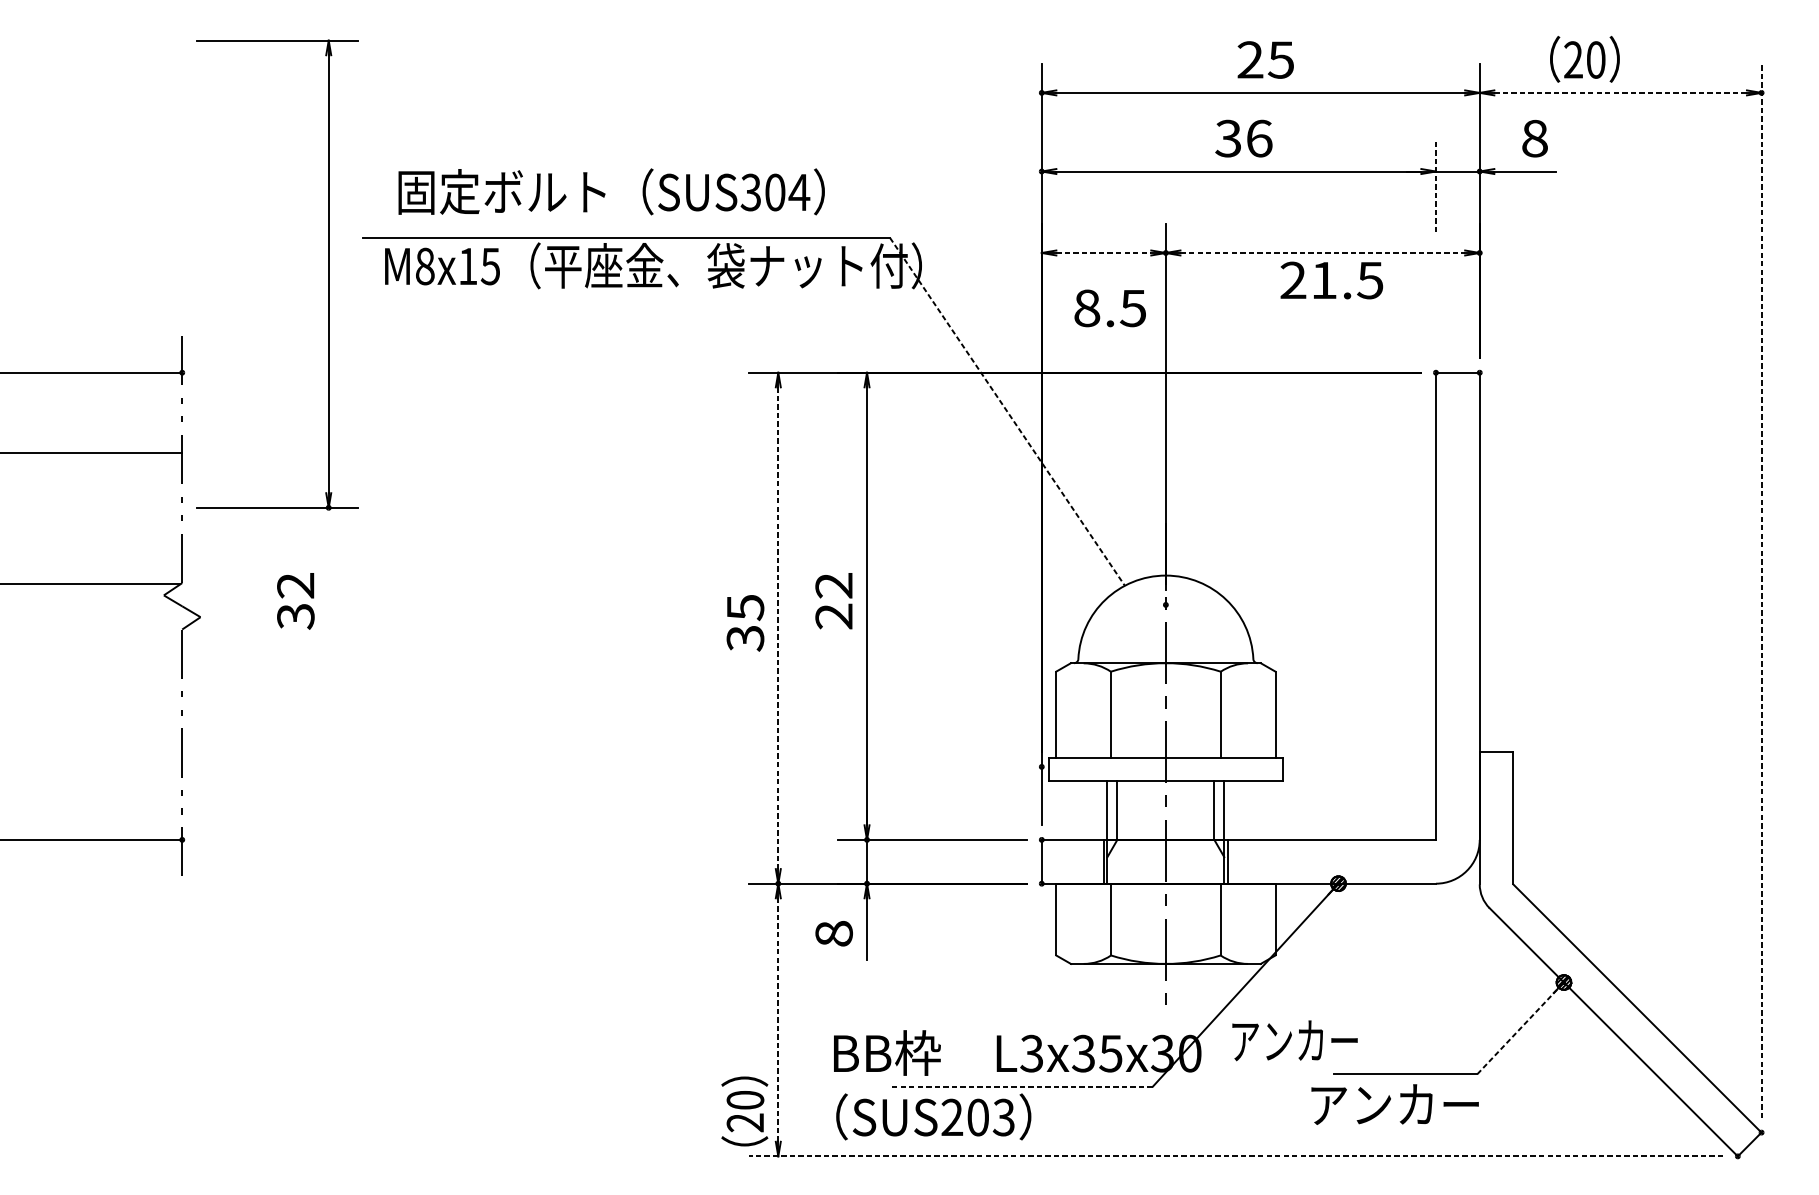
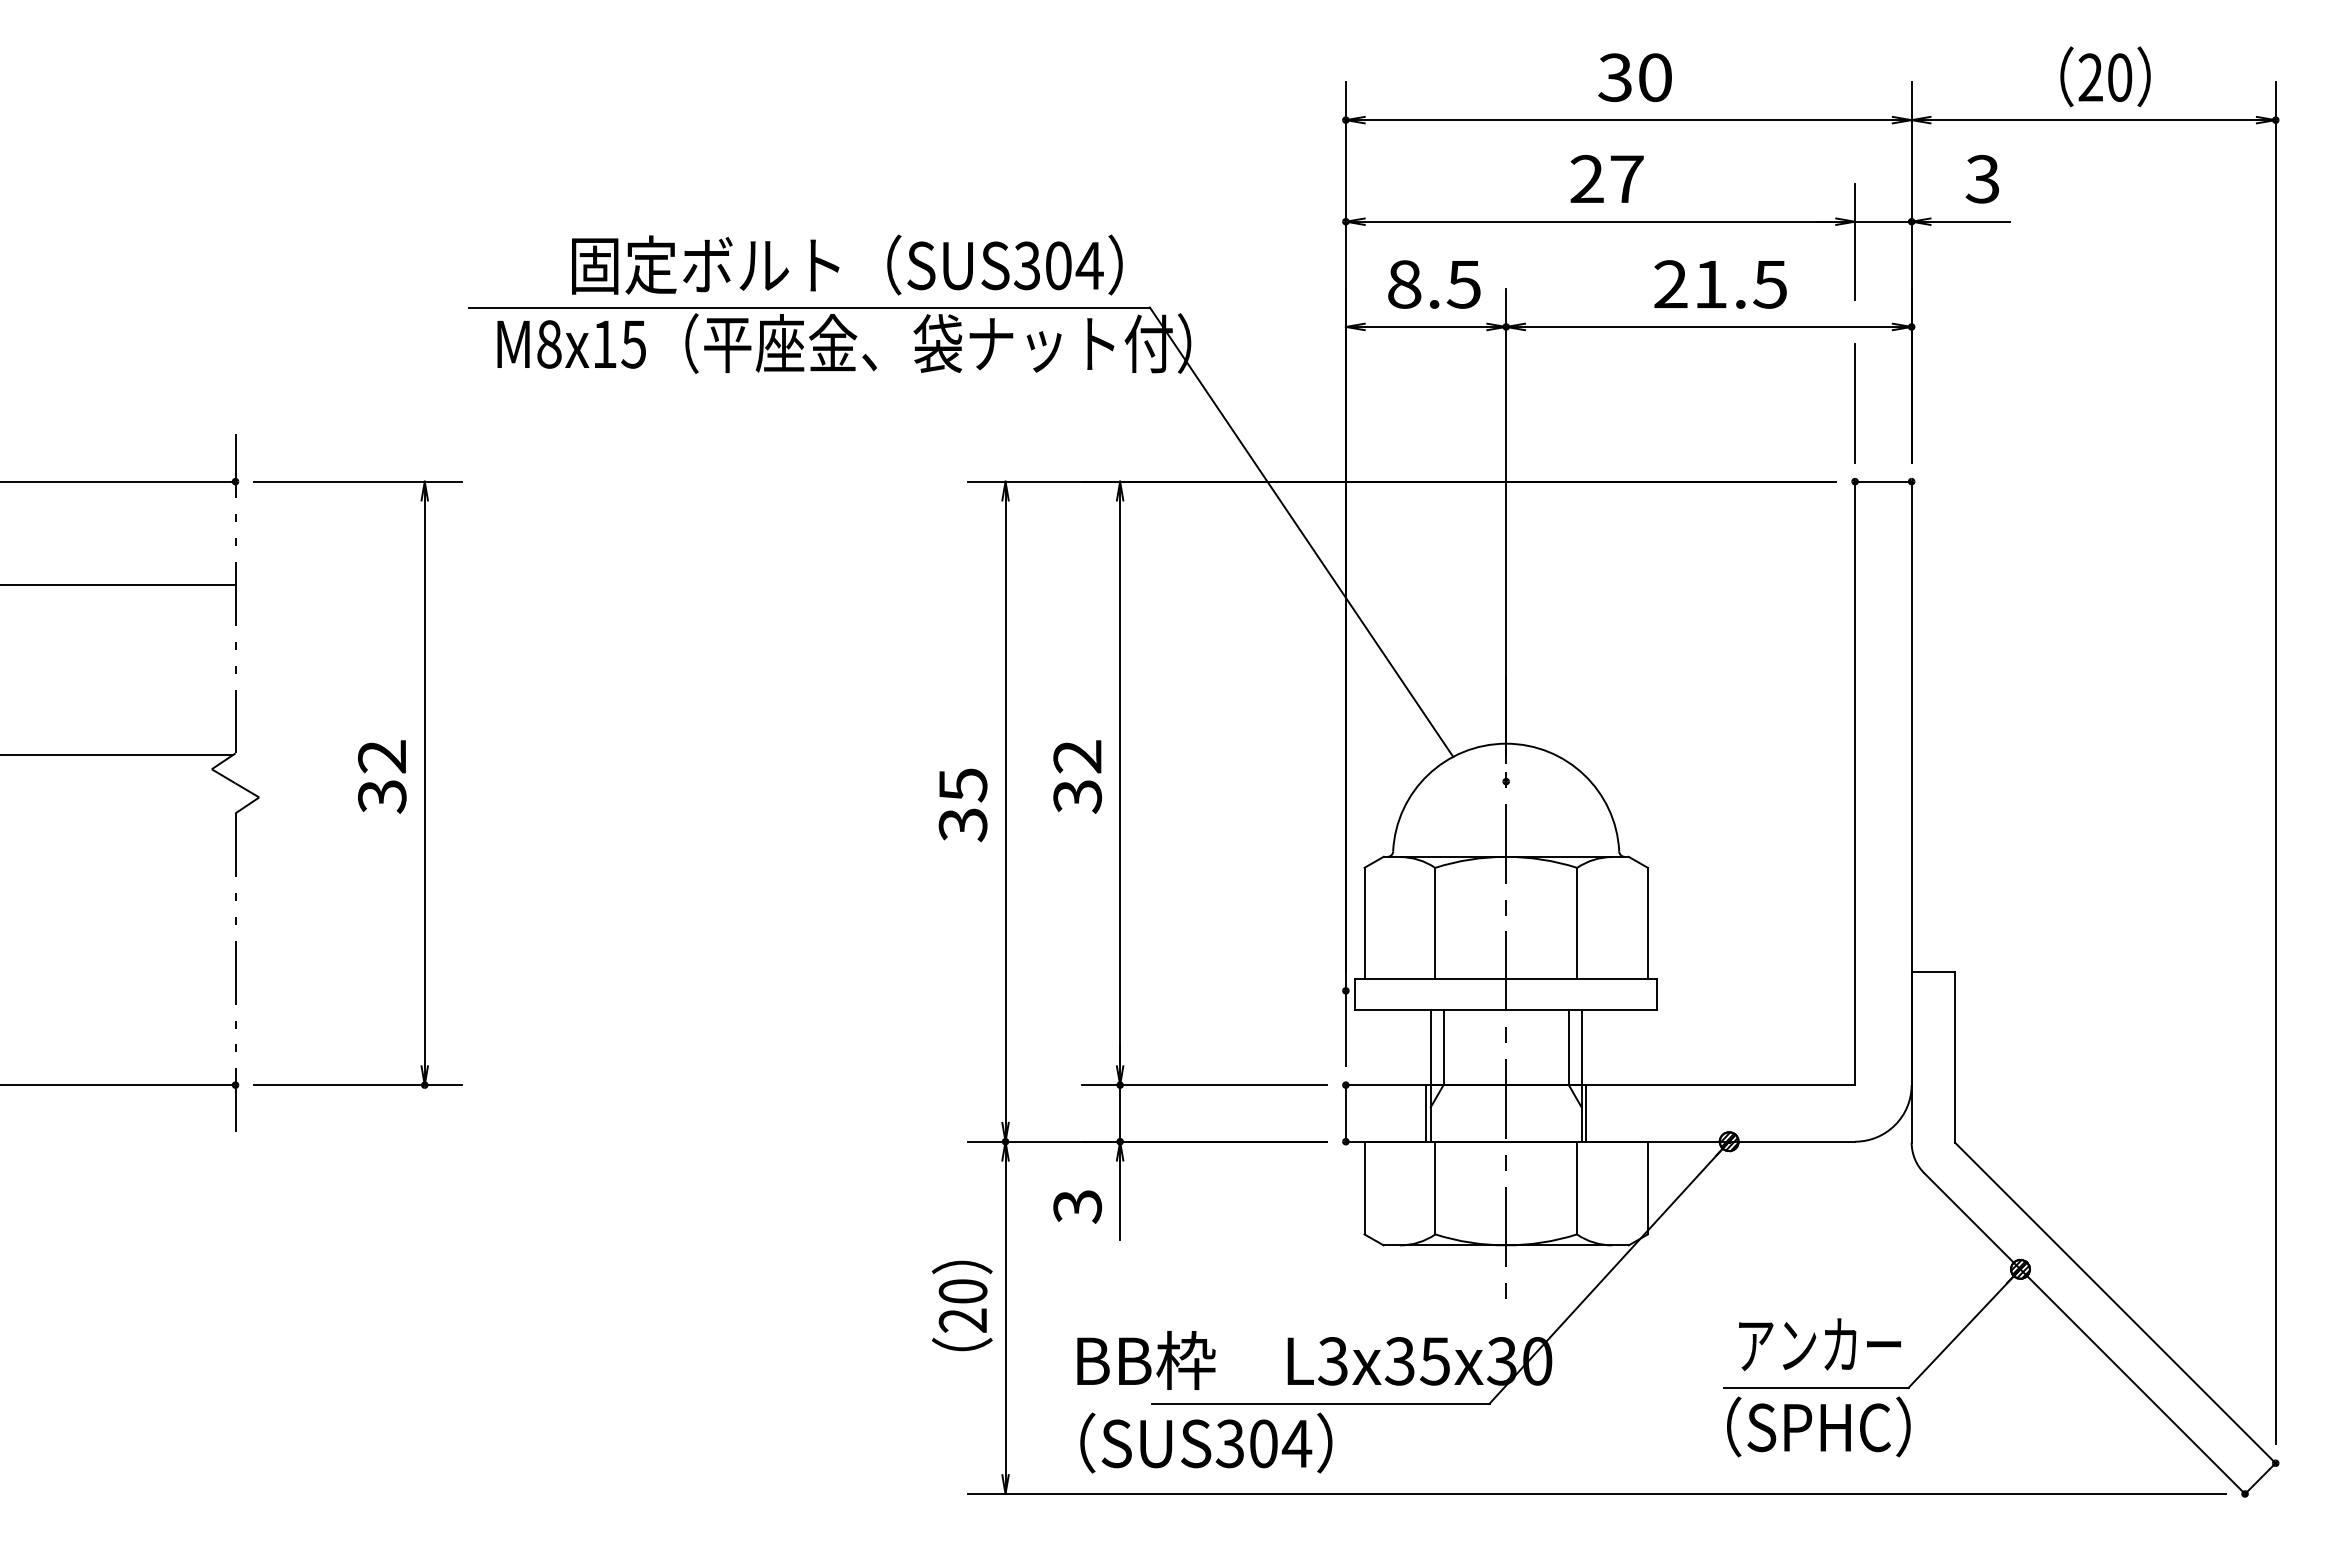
text: (1265, 59) -> (1634, 77), 25 -> 30
text: (1584, 59) -> (2105, 76), moved
line: (1621, 93) -> (2094, 120), dashed -> solid
text: (1243, 138) -> (1606, 178), 36 -> 27
text: (1534, 138) -> (1982, 178), 8 -> 3
line: (1436, 186) -> (1855, 241), dashed -> solid
text: (611, 191) -> (847, 264), moved
line: (1104, 252) -> (1426, 326), dashed -> solid
line: (1322, 252) -> (1708, 326), dashed -> solid
part: (328, 275) -> (424, 784), moved
text: (1331, 280) -> (1720, 284), moved
text: (1110, 308) -> (1434, 284), moved
line: (1436, 312) -> (1855, 403), added
line: (1007, 412) -> (1301, 532), dashed -> solid
line: (1761, 590) -> (2275, 763), dashed -> solid
text: (834, 616) -> (1077, 796), 22 -> 32
line: (778, 628) -> (1005, 812), dashed -> solid
text: (834, 933) -> (1077, 1206), 8 -> 3
line: (778, 1019) -> (1005, 1317), dashed -> solid
line: (1519, 1029) -> (1963, 1329), dashed -> solid
text: (1294, 1040) -> (1819, 1344), moved
line: (1022, 1086) -> (1320, 1403), dashed -> solid
text: (1395, 1104) -> (1802, 1426), アンカー -> （SPHC）
text: (745, 1111) -> (962, 1305), moved
text: (978, 1117) -> (1263, 1443), SUS203 -> SUS304
line: (1235, 1156) -> (1596, 1493), dashed -> solid

